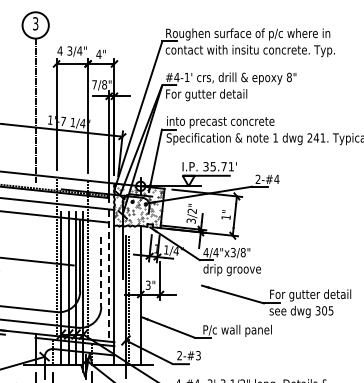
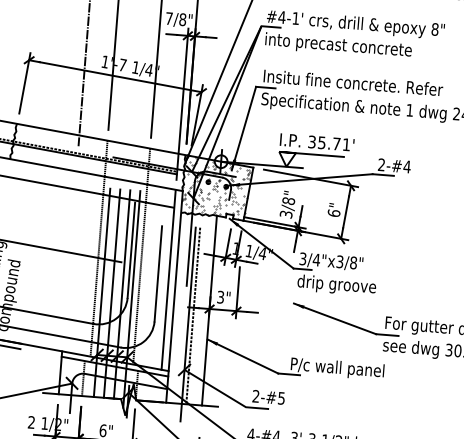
text: (219, 95) -> (338, 46), For gutter detail -> into precast concrete
text: (232, 122) -> (352, 84), into precast concrete -> Insitu fine concrete. Refer
text: (191, 210) -> (287, 200), 3/2" -> 3/8"
text: (225, 217) -> (333, 213), 1" -> 6"
text: (205, 252) -> (302, 258), 4/4"x3/8" -> 3/4"x3/8"
line: (101, 272) -> (158, 274), dashed -> solid
line: (109, 275) -> (169, 279), dashed -> solid
text: (198, 355) -> (281, 398), 2-#3 -> 2-#5

